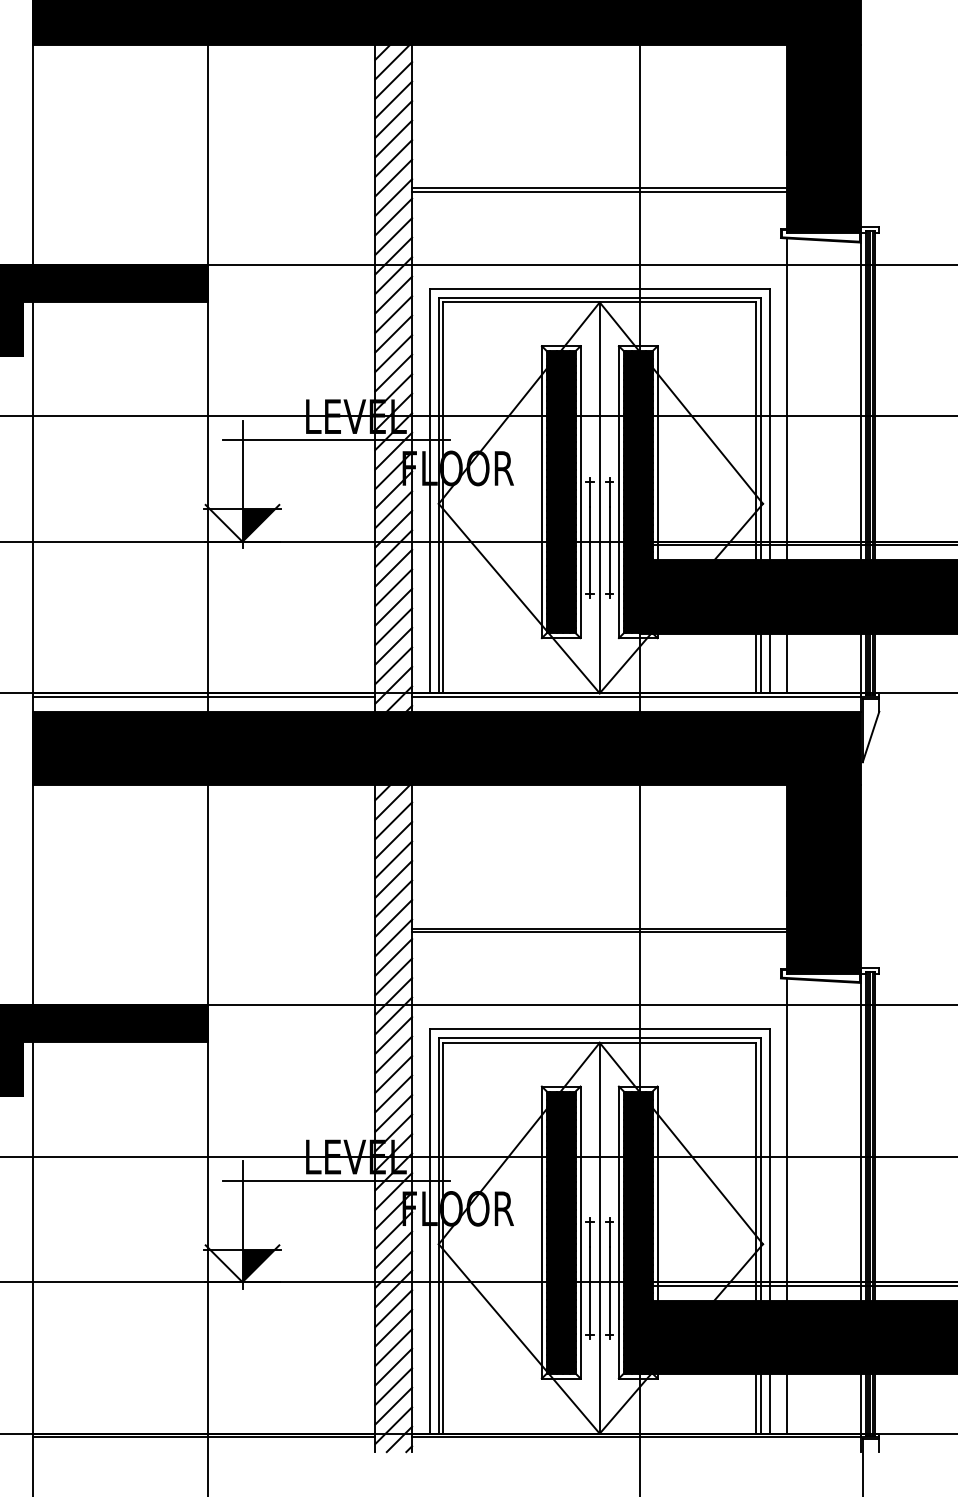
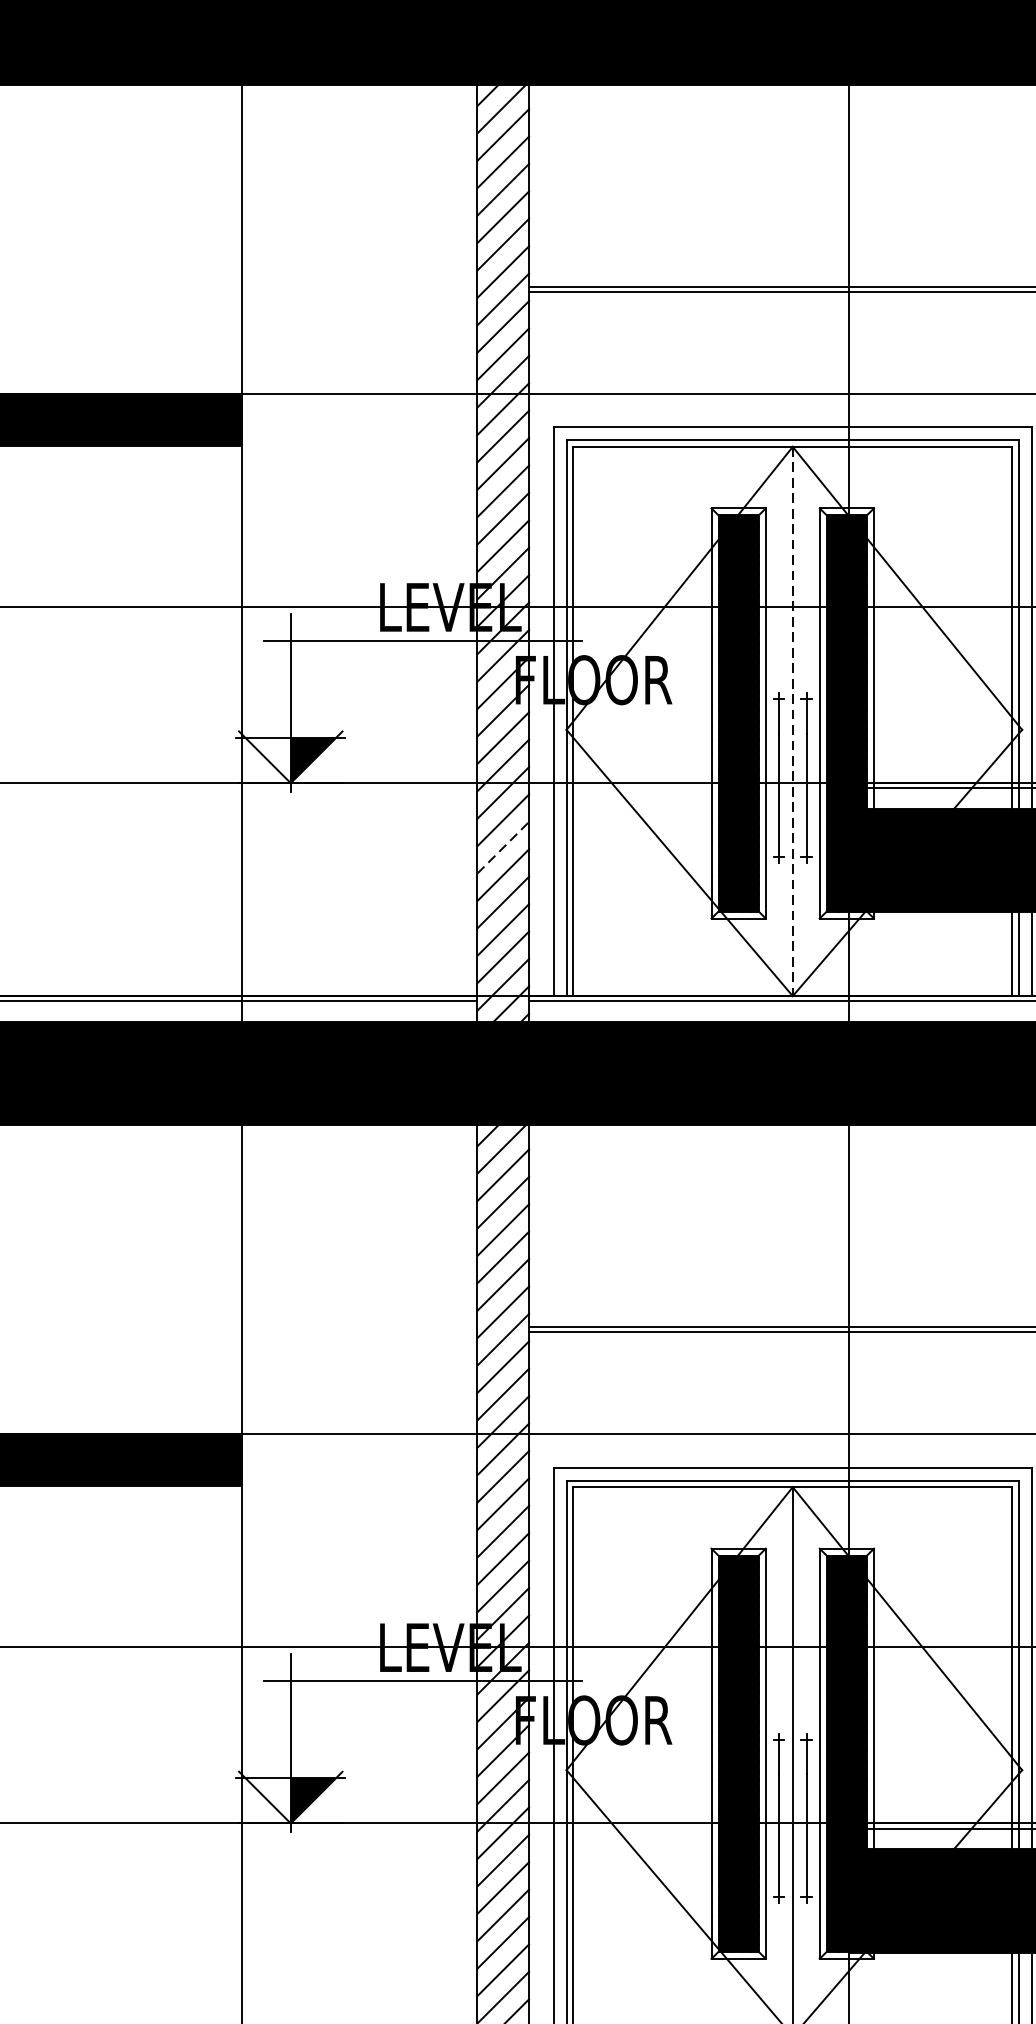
line: (599, 498) -> (792, 722), solid -> dashed
line: (394, 587) -> (504, 847), solid -> dashed

